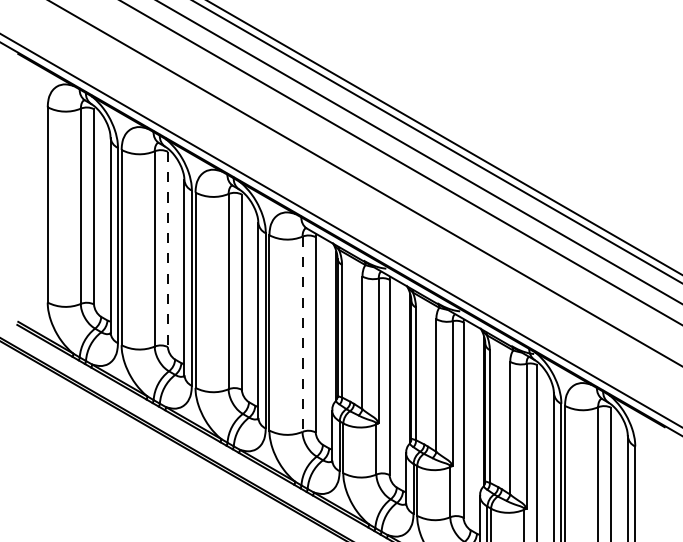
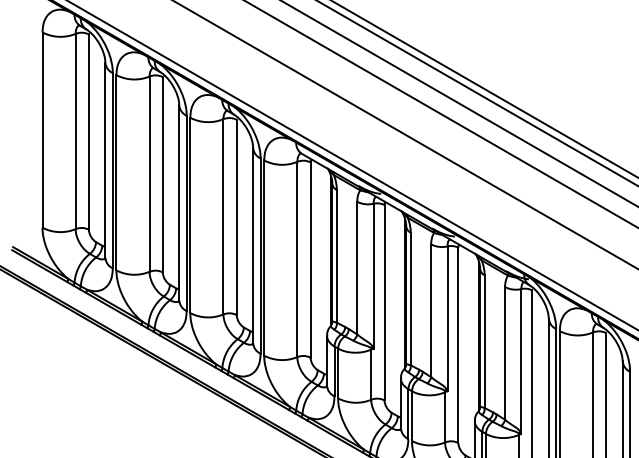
line: (167, 249) -> (162, 174), dashed -> solid
line: (302, 334) -> (297, 259), dashed -> solid

